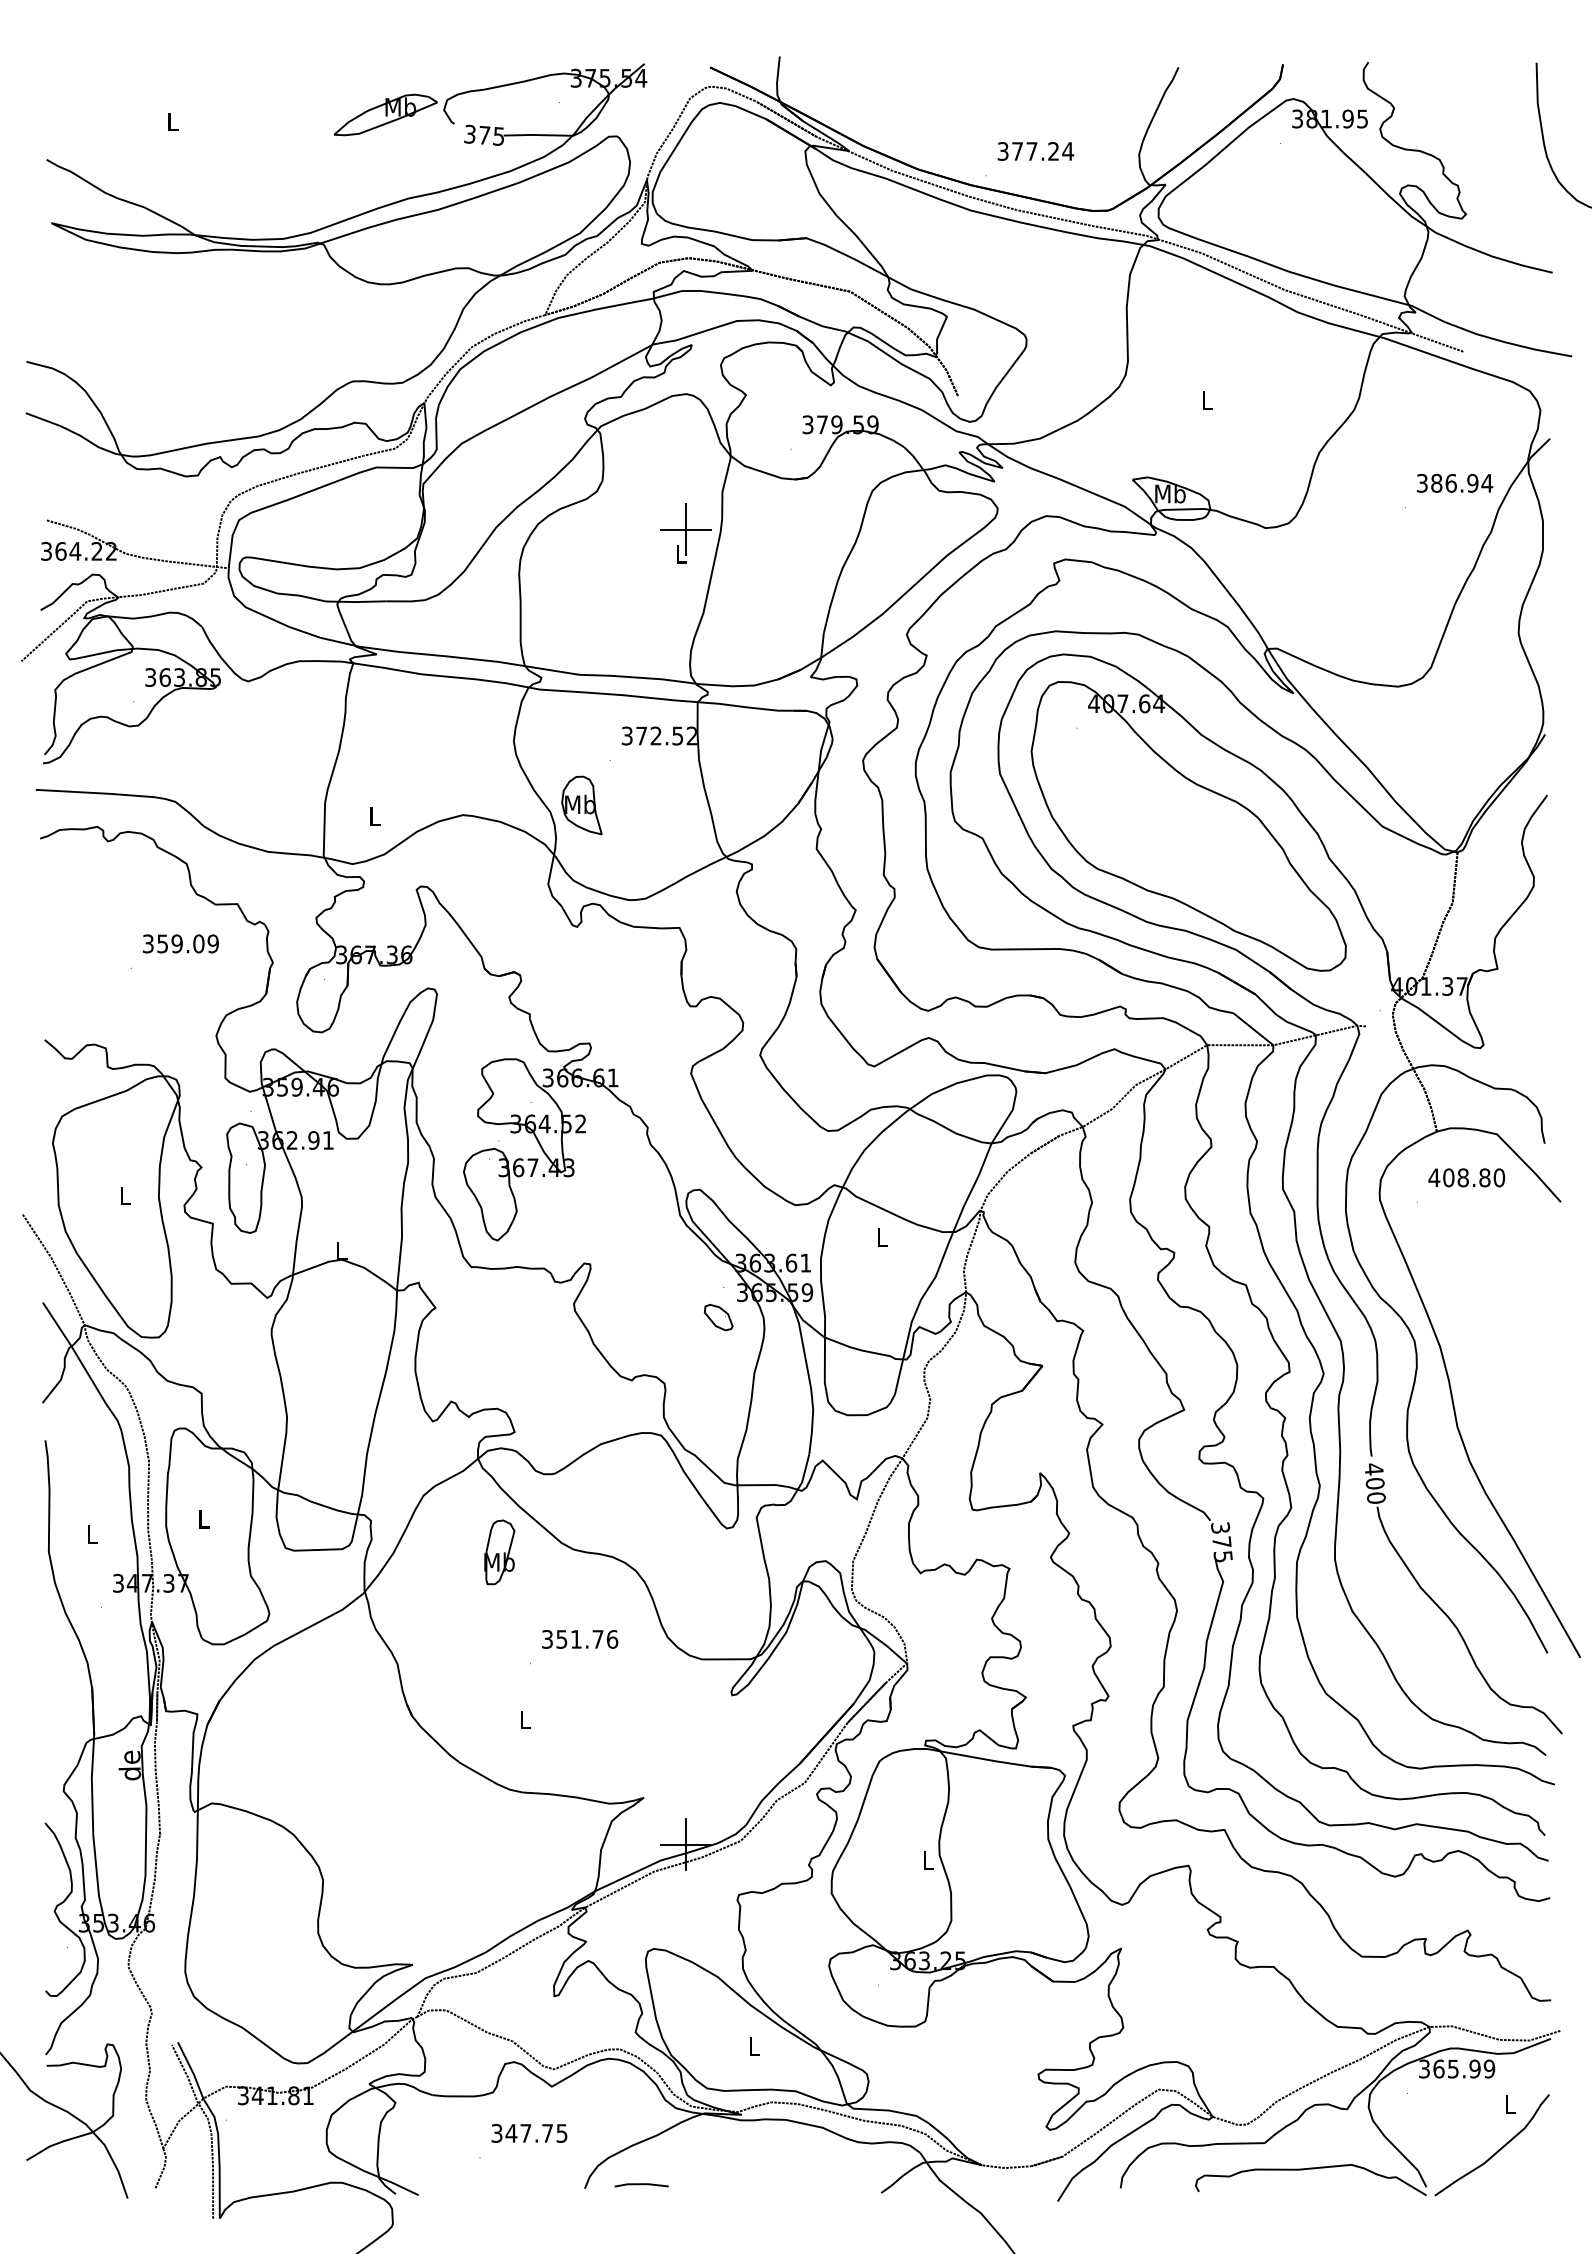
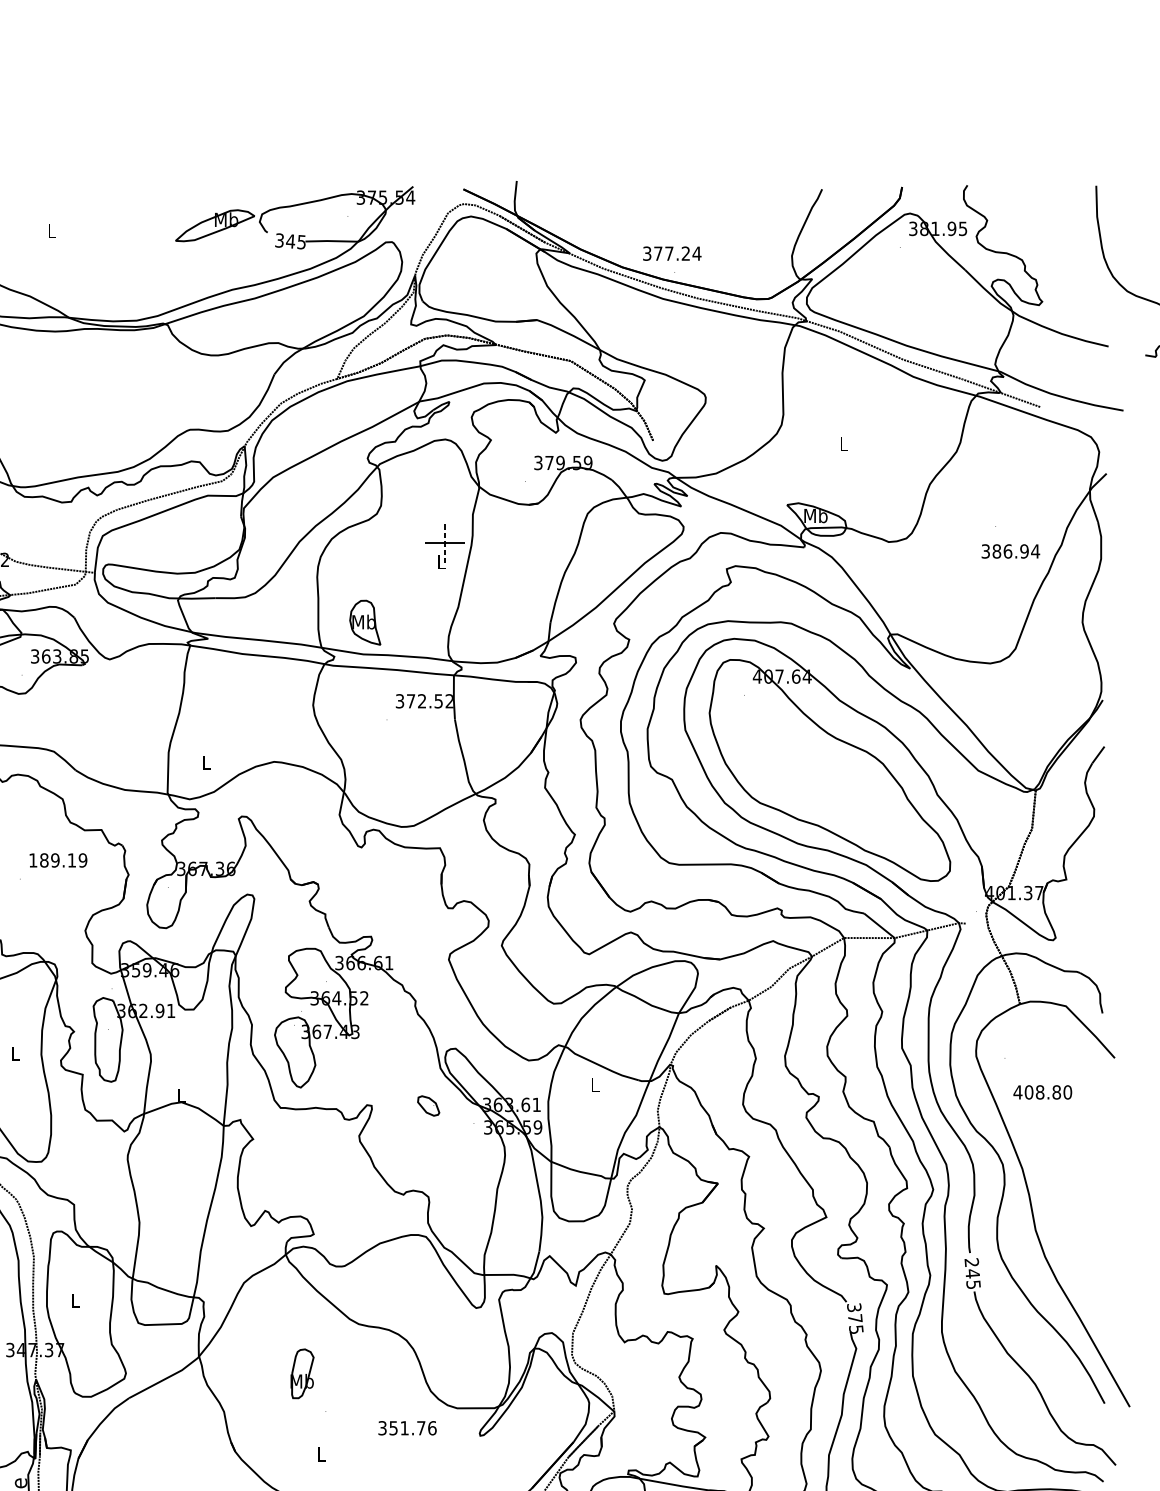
text: (484, 135) -> (290, 241), 375 -> 345
text: (1035, 151) -> (672, 253), moved
text: (1454, 482) -> (1010, 550), moved
line: (685, 529) -> (444, 543), solid -> dashed
part: (581, 805) -> (364, 622), moved
text: (173, 943) -> (52, 860), 359.09 -> 189.19
text: (1466, 1177) -> (1042, 1092), moved
part: (718, 1317) -> (428, 1105), moved
text: (1374, 1483) -> (972, 1273), 400 -> 245
part: (499, 1552) -> (302, 1373), moved
text: (580, 1639) -> (407, 1428), moved

